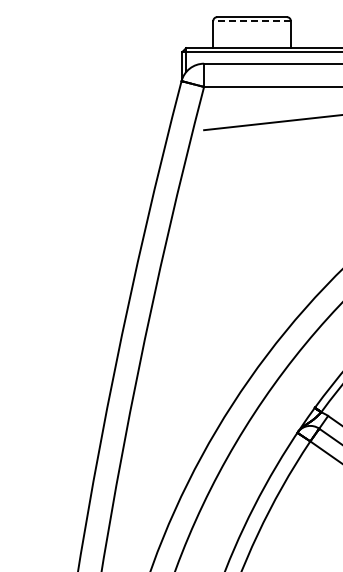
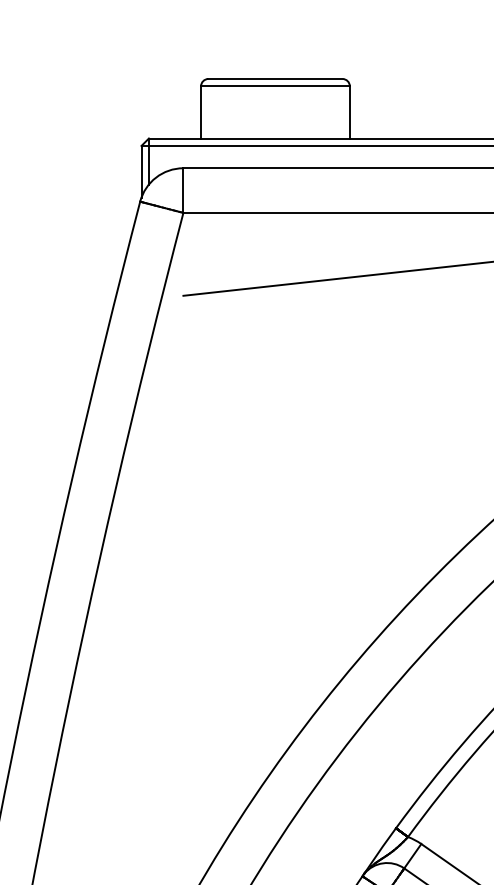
line: (252, 21) -> (276, 87), dashed -> solid

